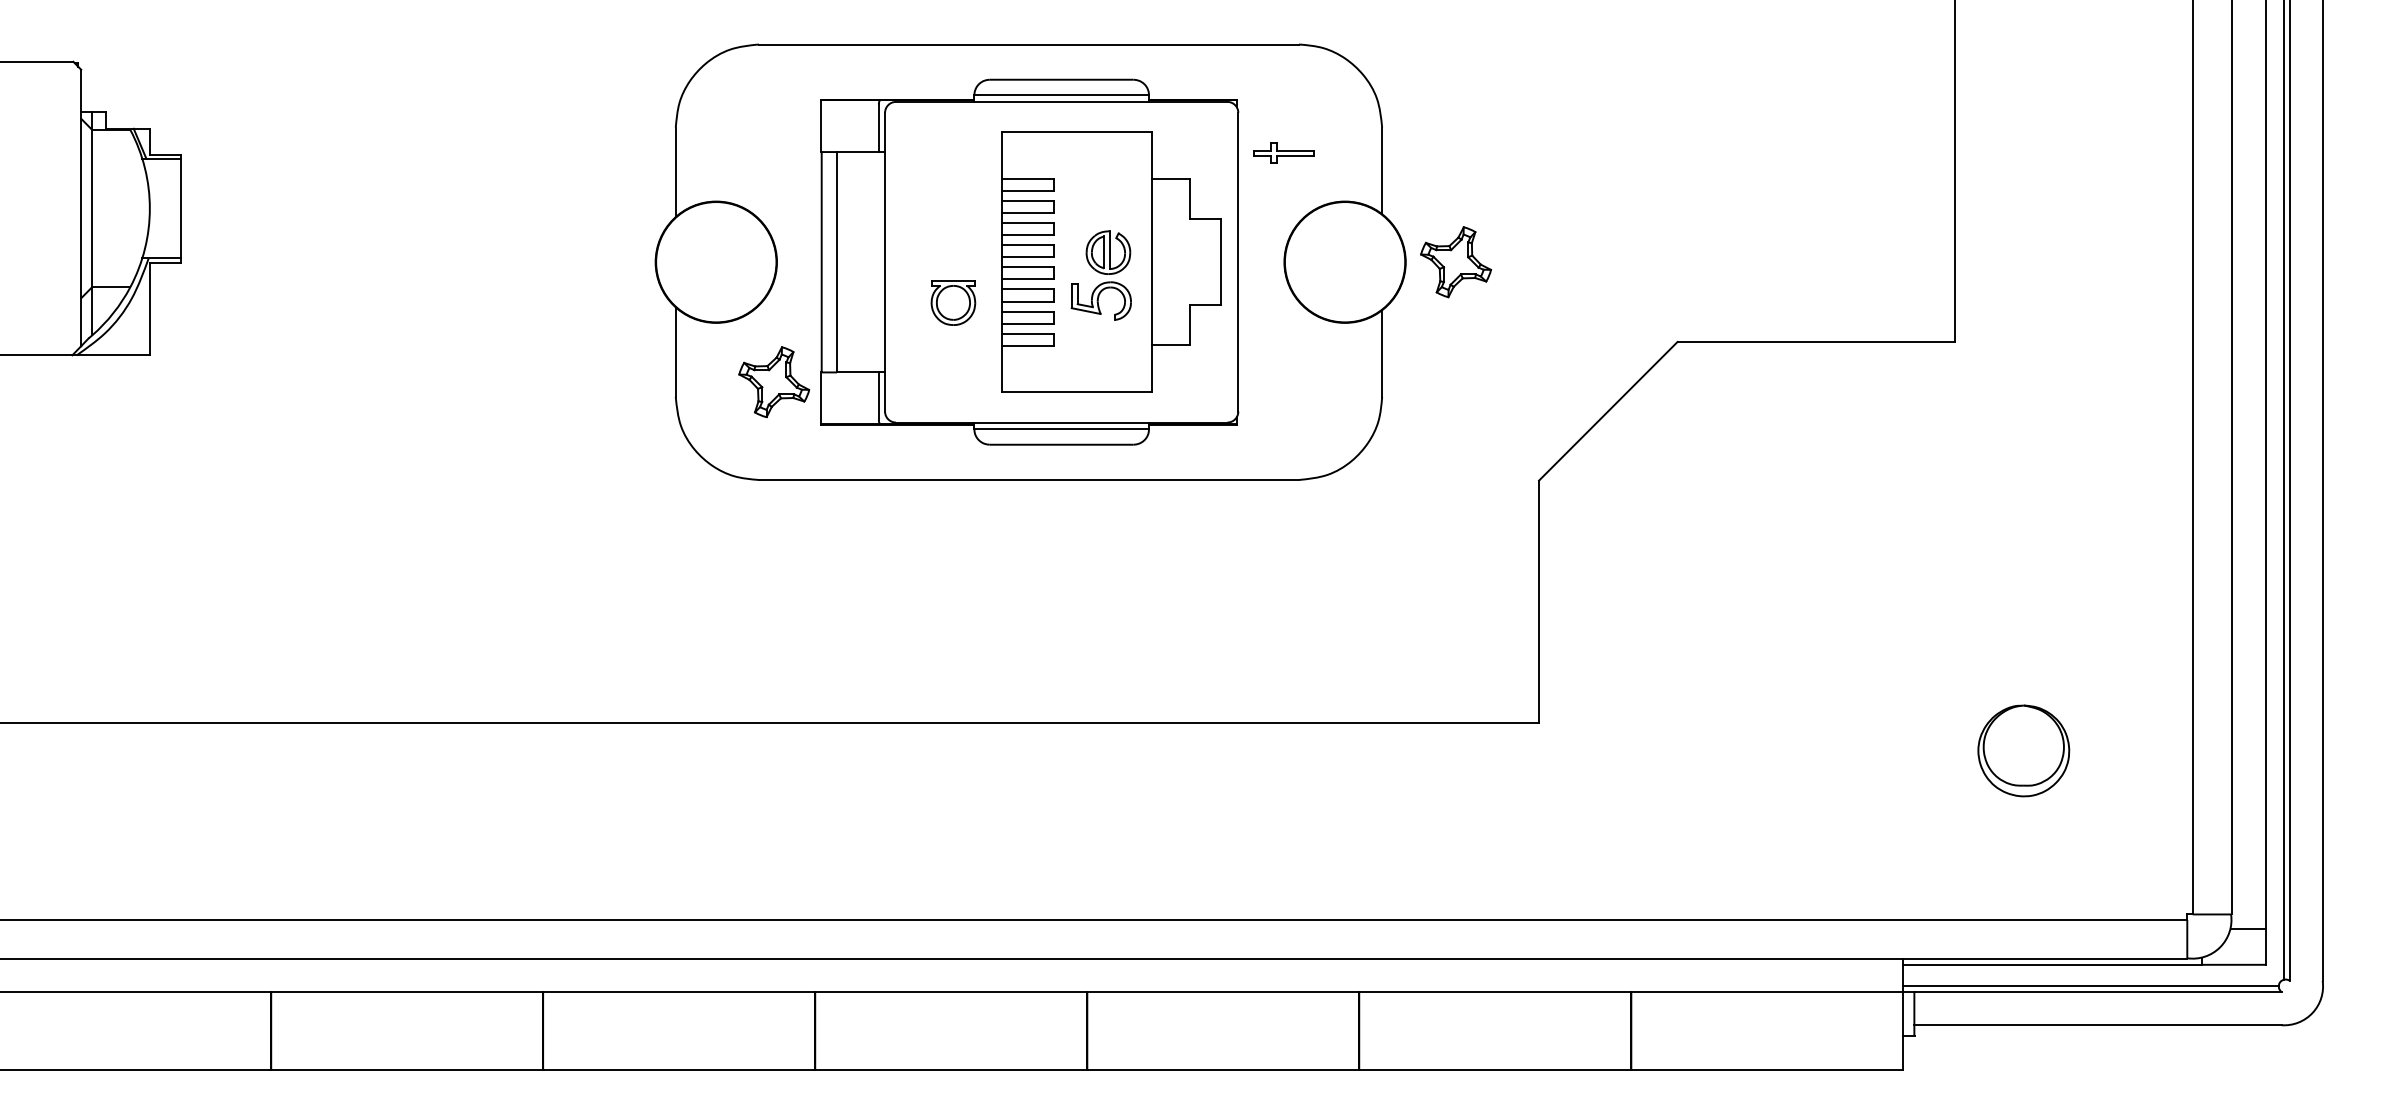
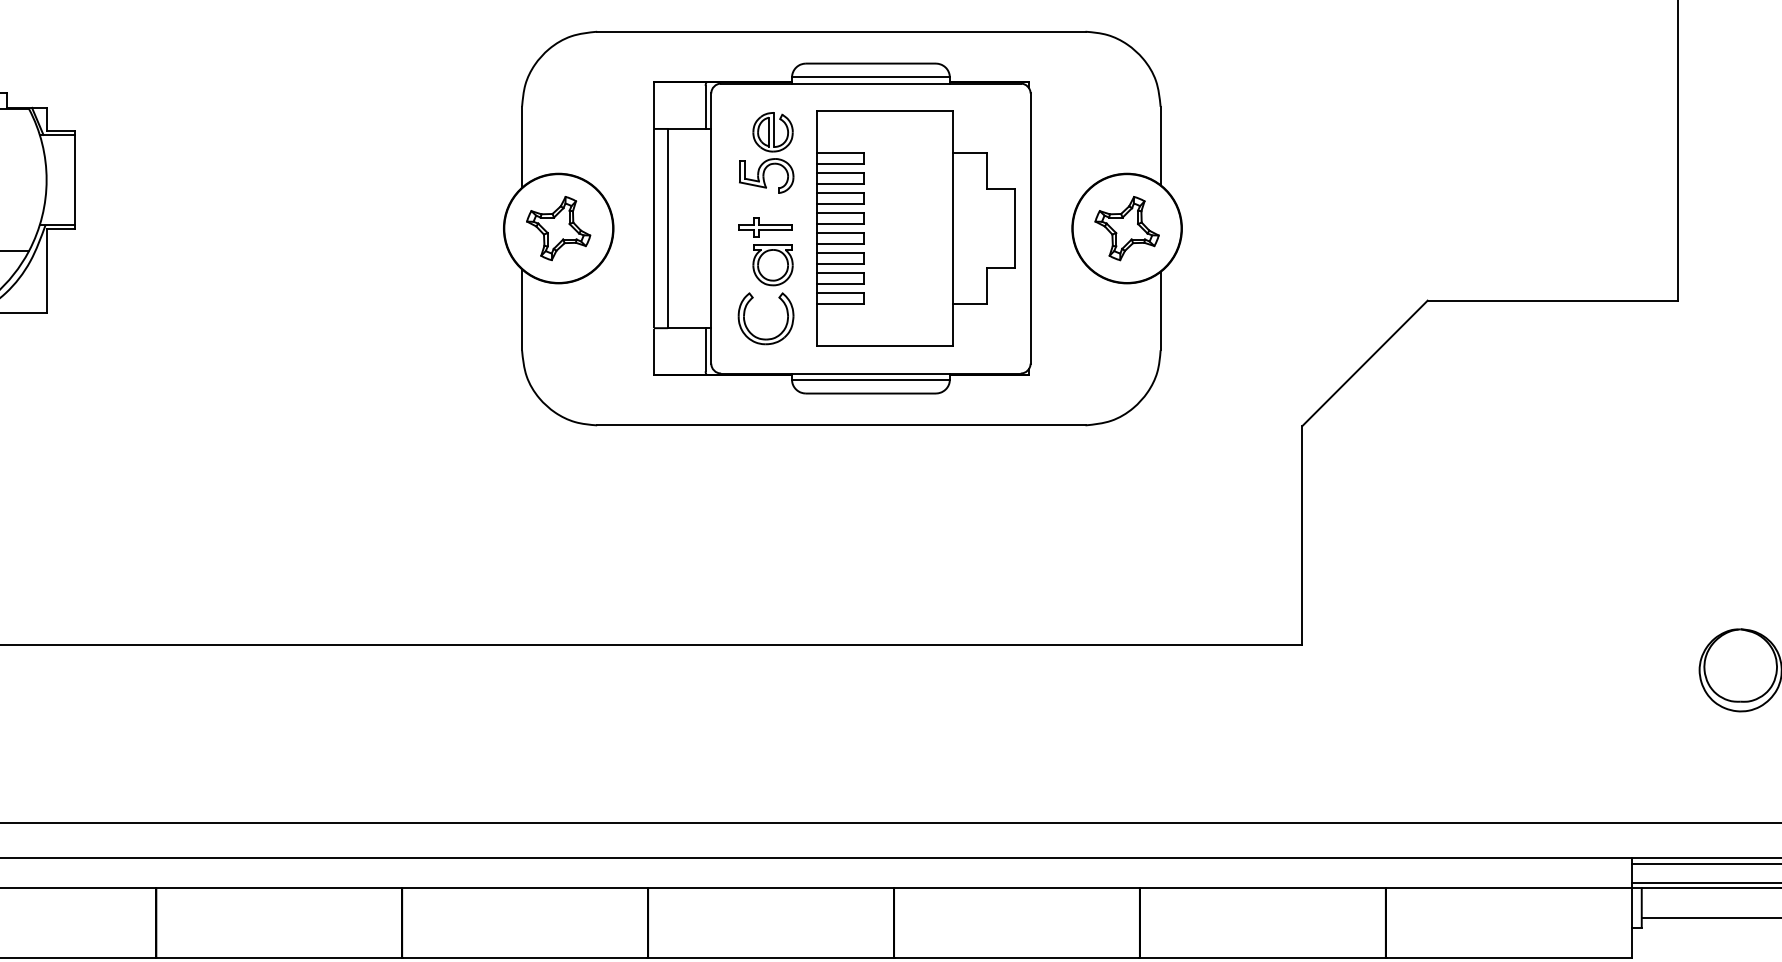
part: (1283, 152) -> (764, 226), moved
part: (1455, 262) -> (1126, 228), moved
part: (1100, 275) -> (765, 152), moved
part: (774, 382) -> (558, 228), moved
part: (942, 383) -> (763, 338), added

